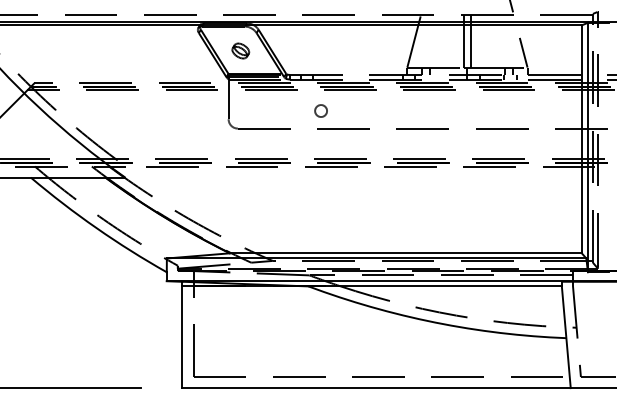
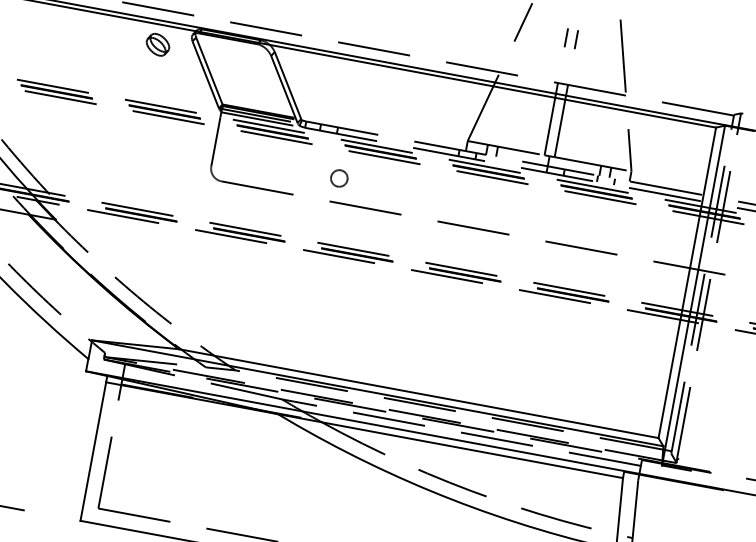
part: (240, 50) -> (157, 44), moved

